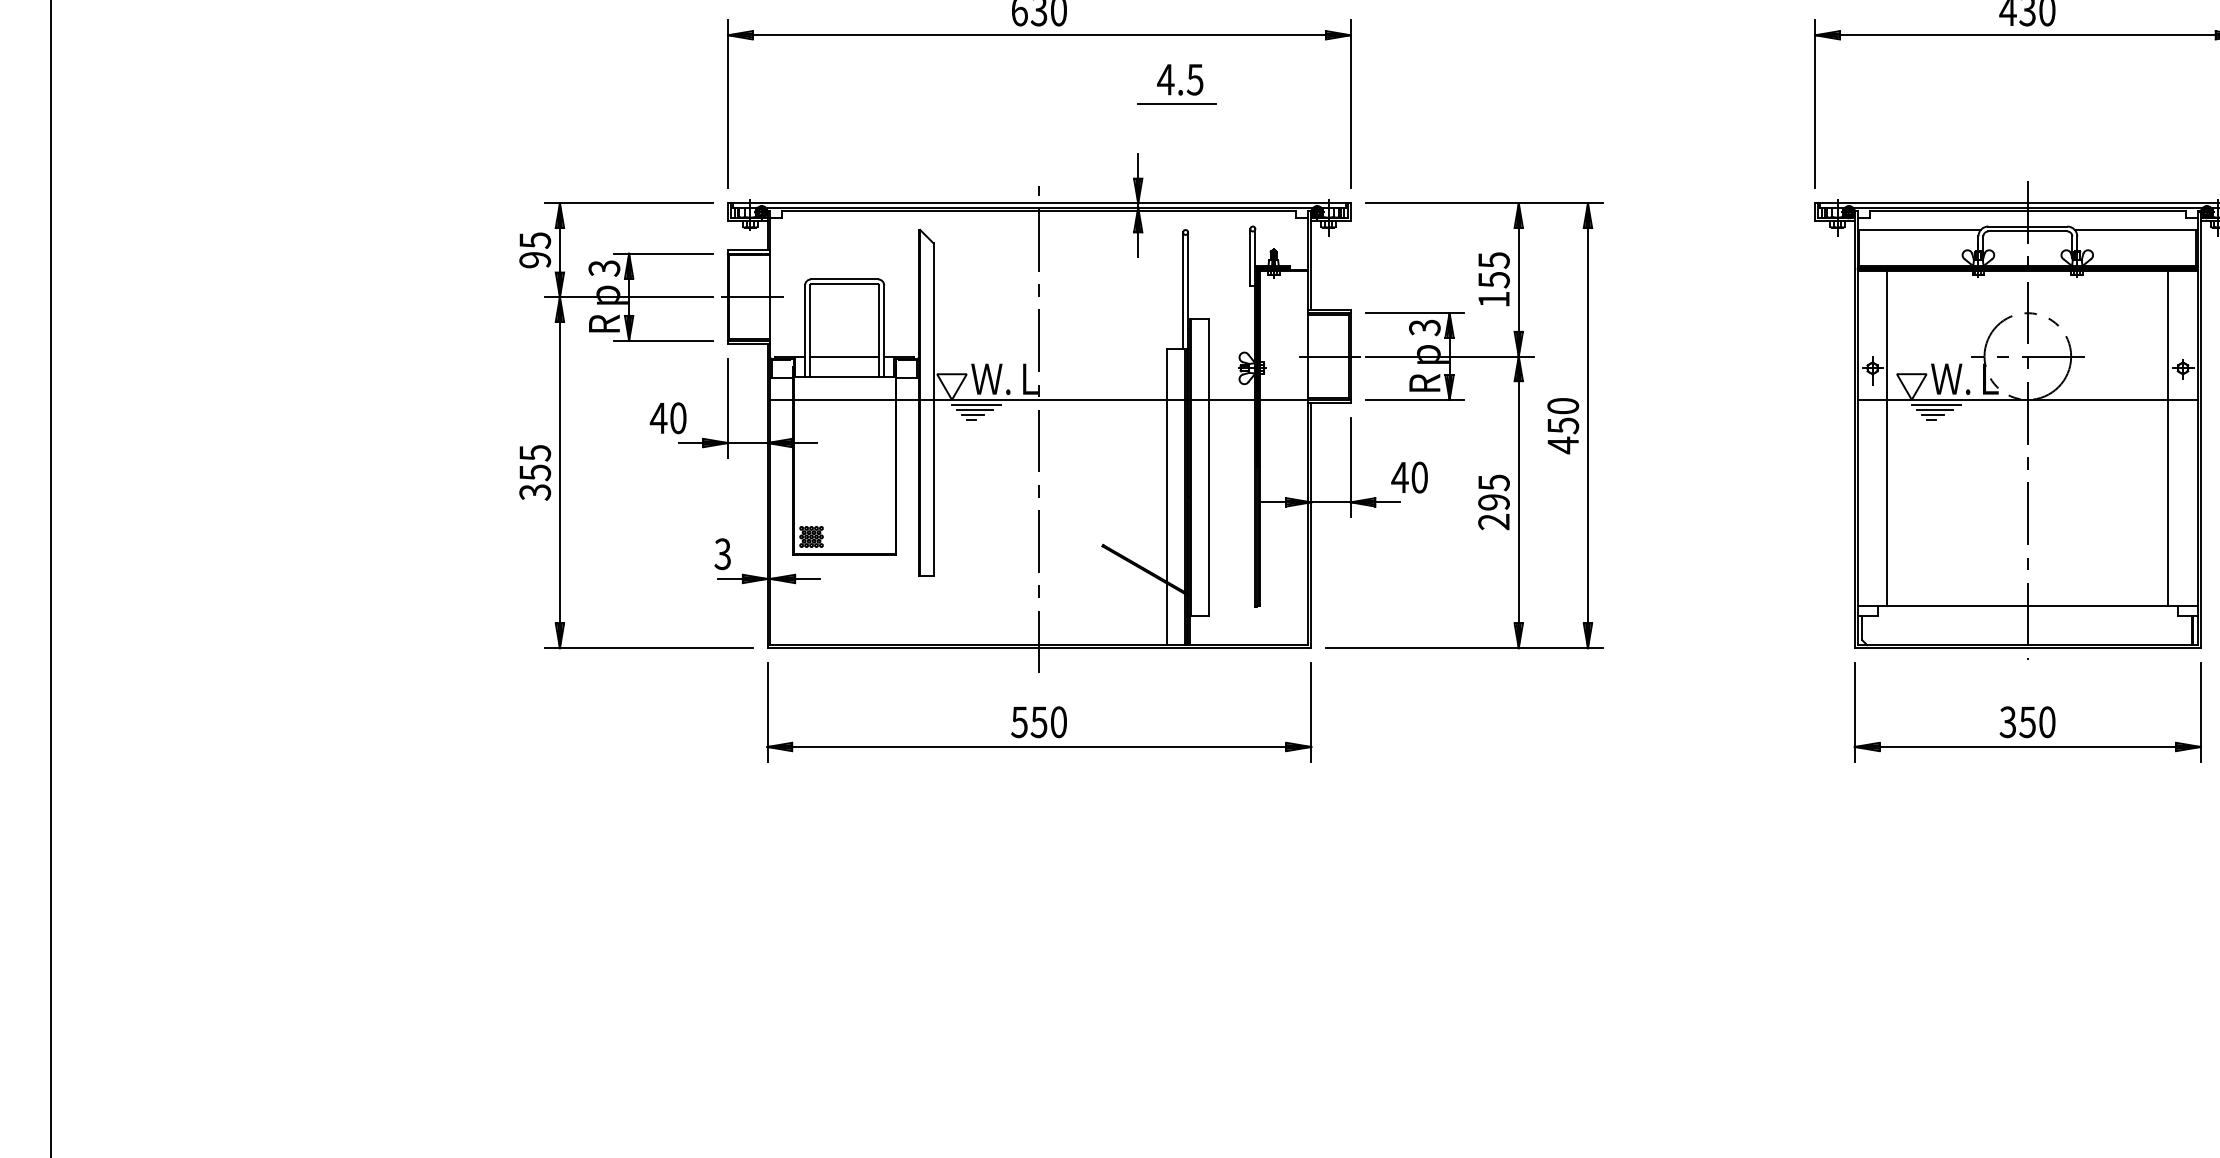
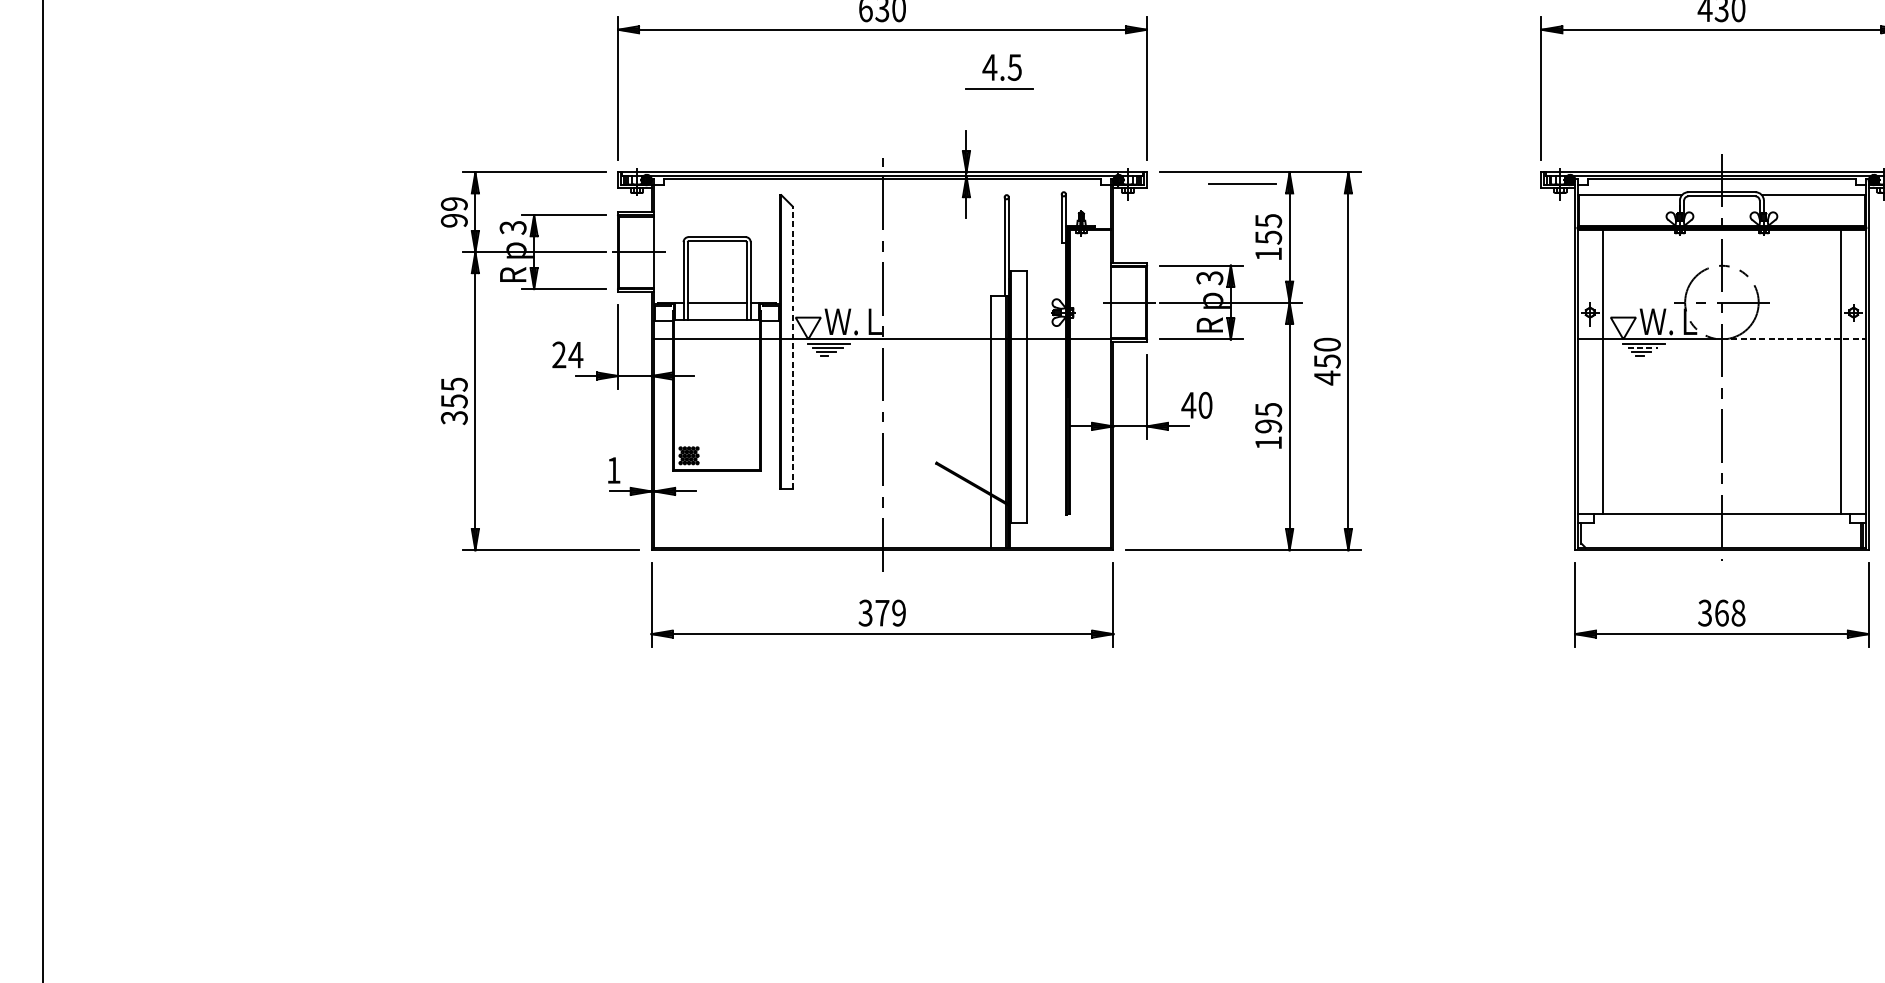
line: (1462, 216) -> (1241, 183), added
text: (535, 240) -> (454, 204), 95 -> 99
line: (2113, 399) -> (1794, 339), solid -> dashed
line: (933, 409) -> (792, 347), solid -> dashed
line: (1934, 409) -> (1642, 347), solid -> dashed
text: (668, 418) -> (567, 355), 40 -> 24
text: (1493, 522) -> (1268, 443), 295 -> 195
text: (722, 554) -> (613, 470), 3 -> 1
text: (1038, 722) -> (881, 613), 550 -> 379
text: (2037, 722) -> (1730, 613), 350 -> 368

